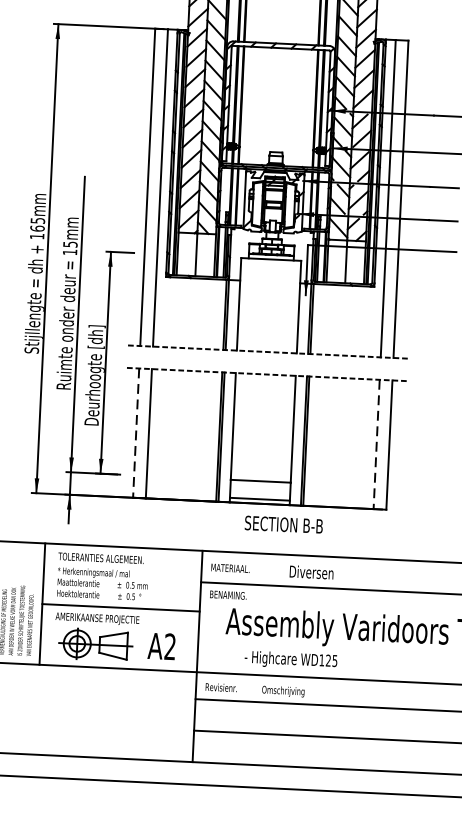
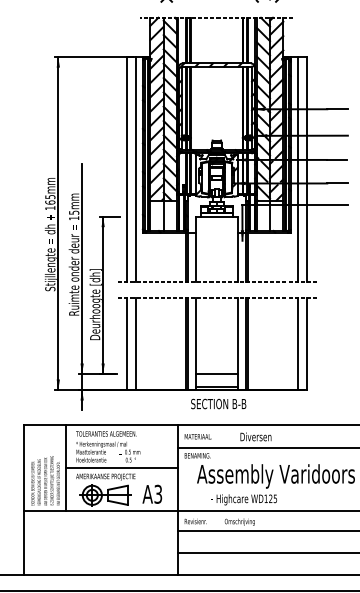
line: (135, 433) -> (126, 344), dashed -> solid
line: (376, 445) -> (297, 344), dashed -> solid
text: (283, 523) -> (218, 403), moved
text: (170, 647) -> (158, 494), A2 -> A3

